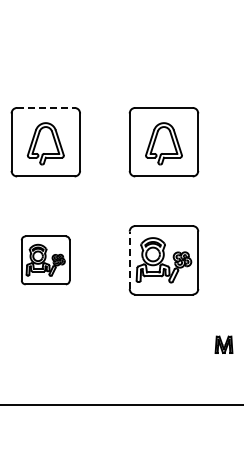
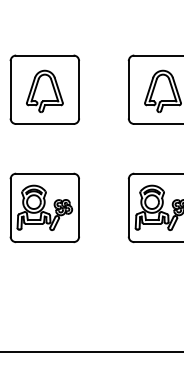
line: (45, 107) -> (44, 55), dashed -> solid
part: (45, 260) -> (44, 208), size x1.43
line: (129, 260) -> (128, 208), dashed -> solid

